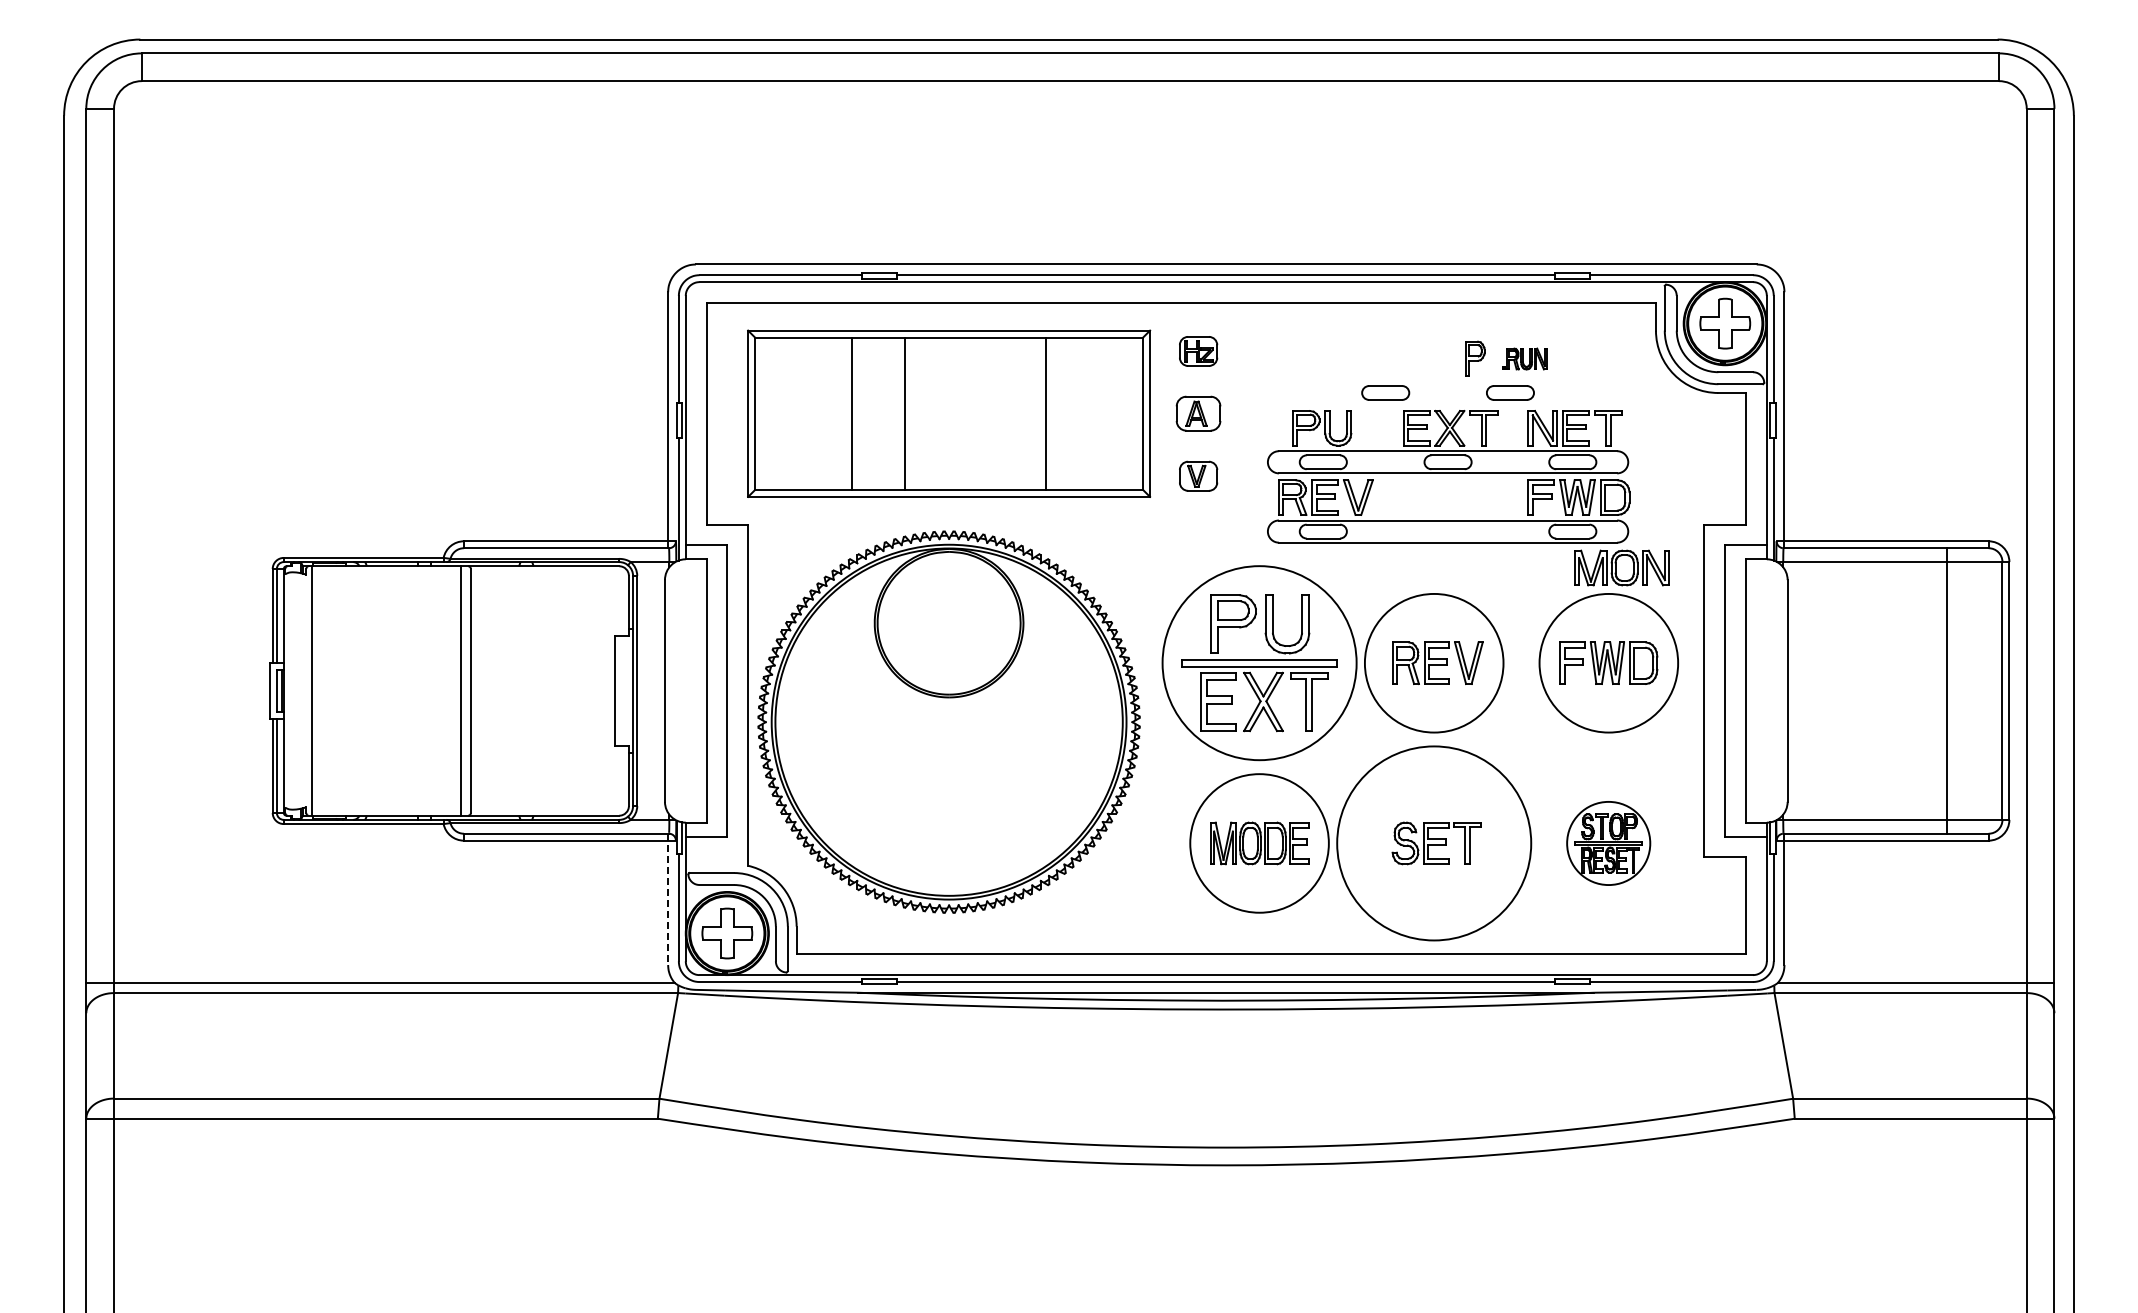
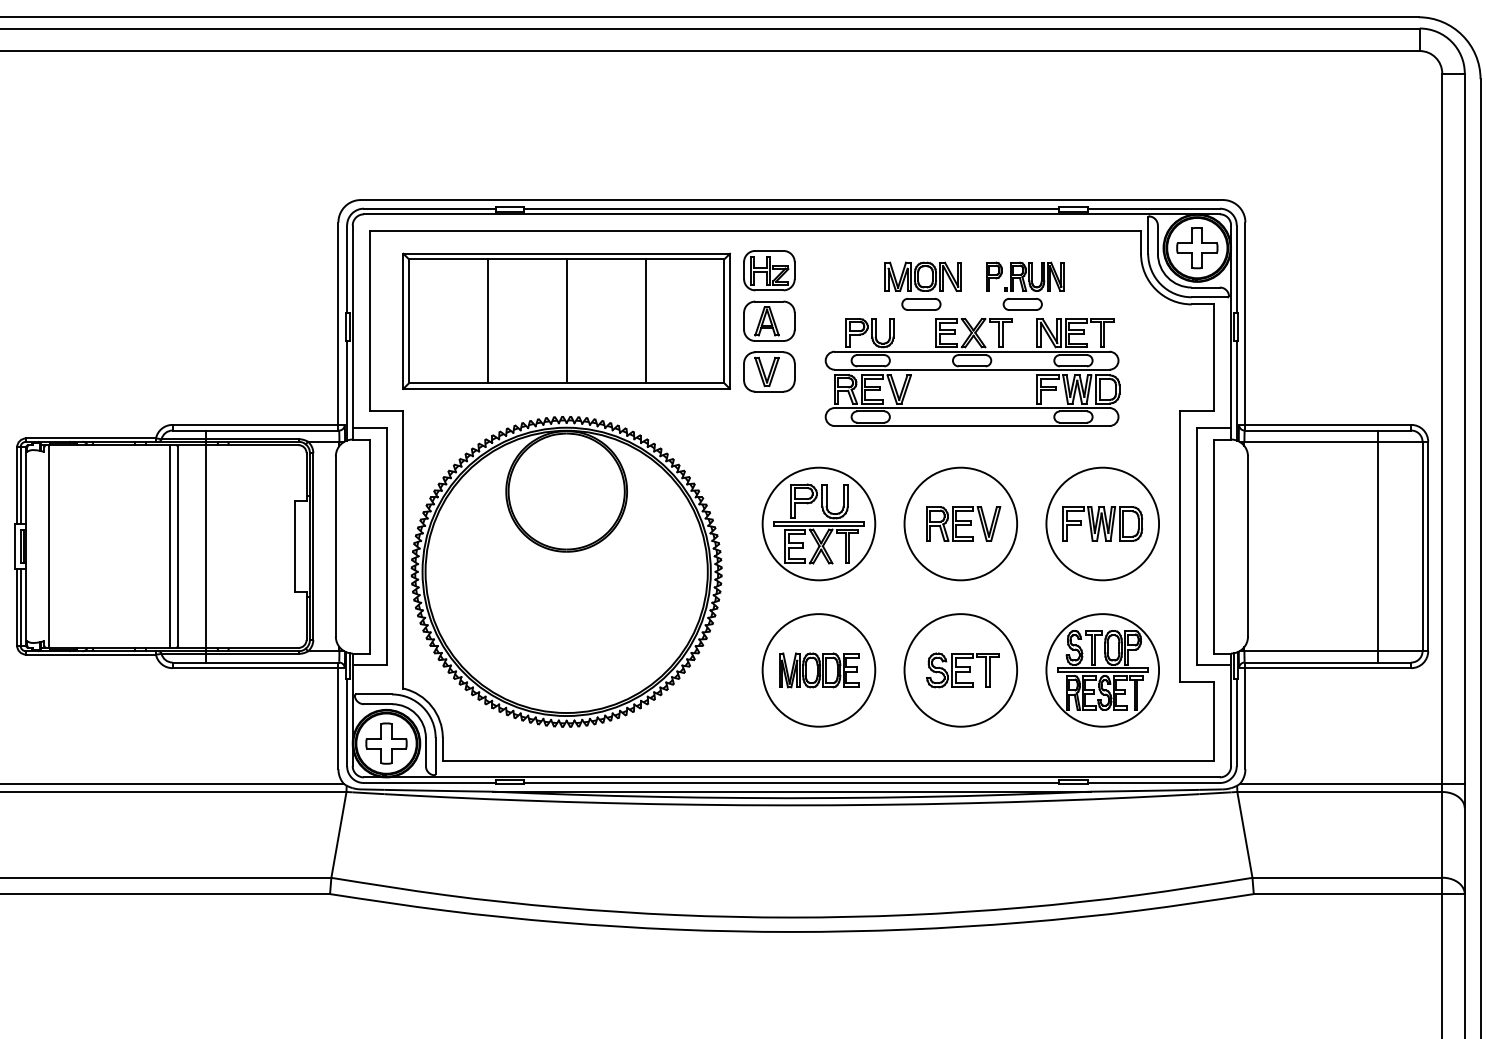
part: (1198, 351) -> (769, 270), size x1.67
part: (1524, 358) -> (1034, 276), size x1.67
line: (905, 413) -> (567, 321), moved
part: (1198, 413) -> (769, 321), size x1.43
part: (1198, 476) -> (769, 372), size x1.67
part: (1621, 567) -> (922, 276), moved
part: (1259, 663) -> (818, 524), size x0.71
line: (505, 690) -> (206, 546), added
circle: (1433, 843) -> (960, 670), size x0.71
part: (1608, 843) -> (1102, 670), size x1.67
line: (668, 899) -> (338, 715), dashed -> solid

